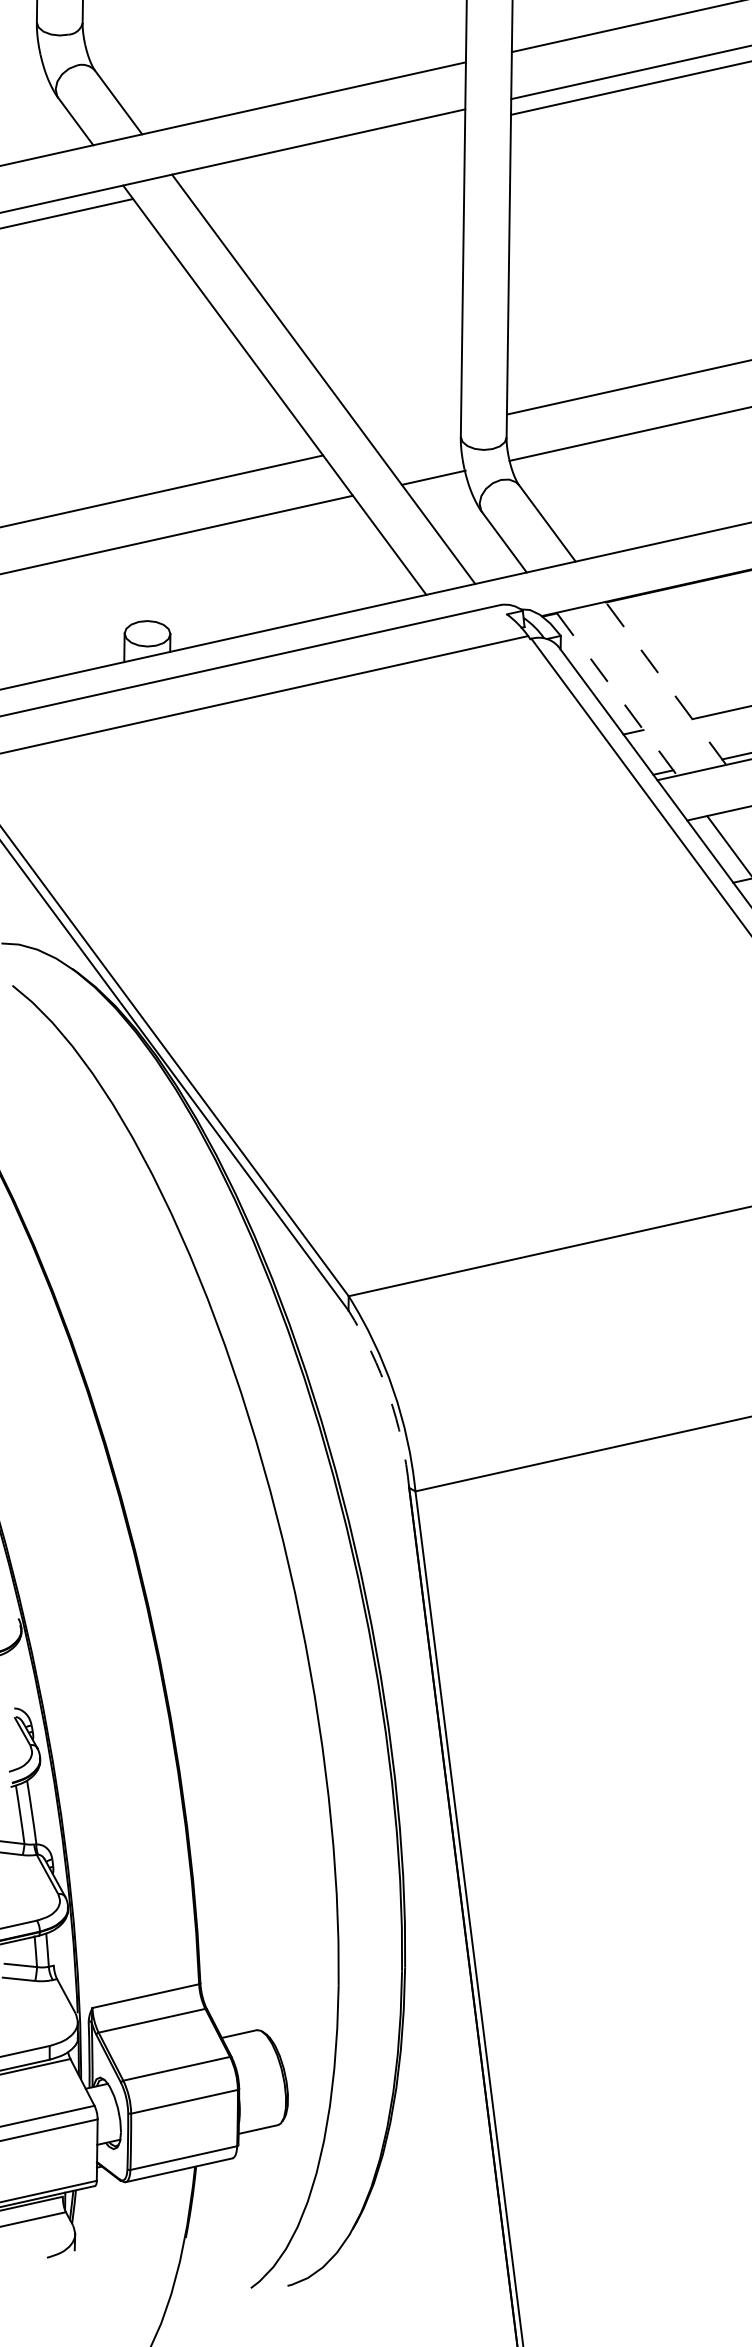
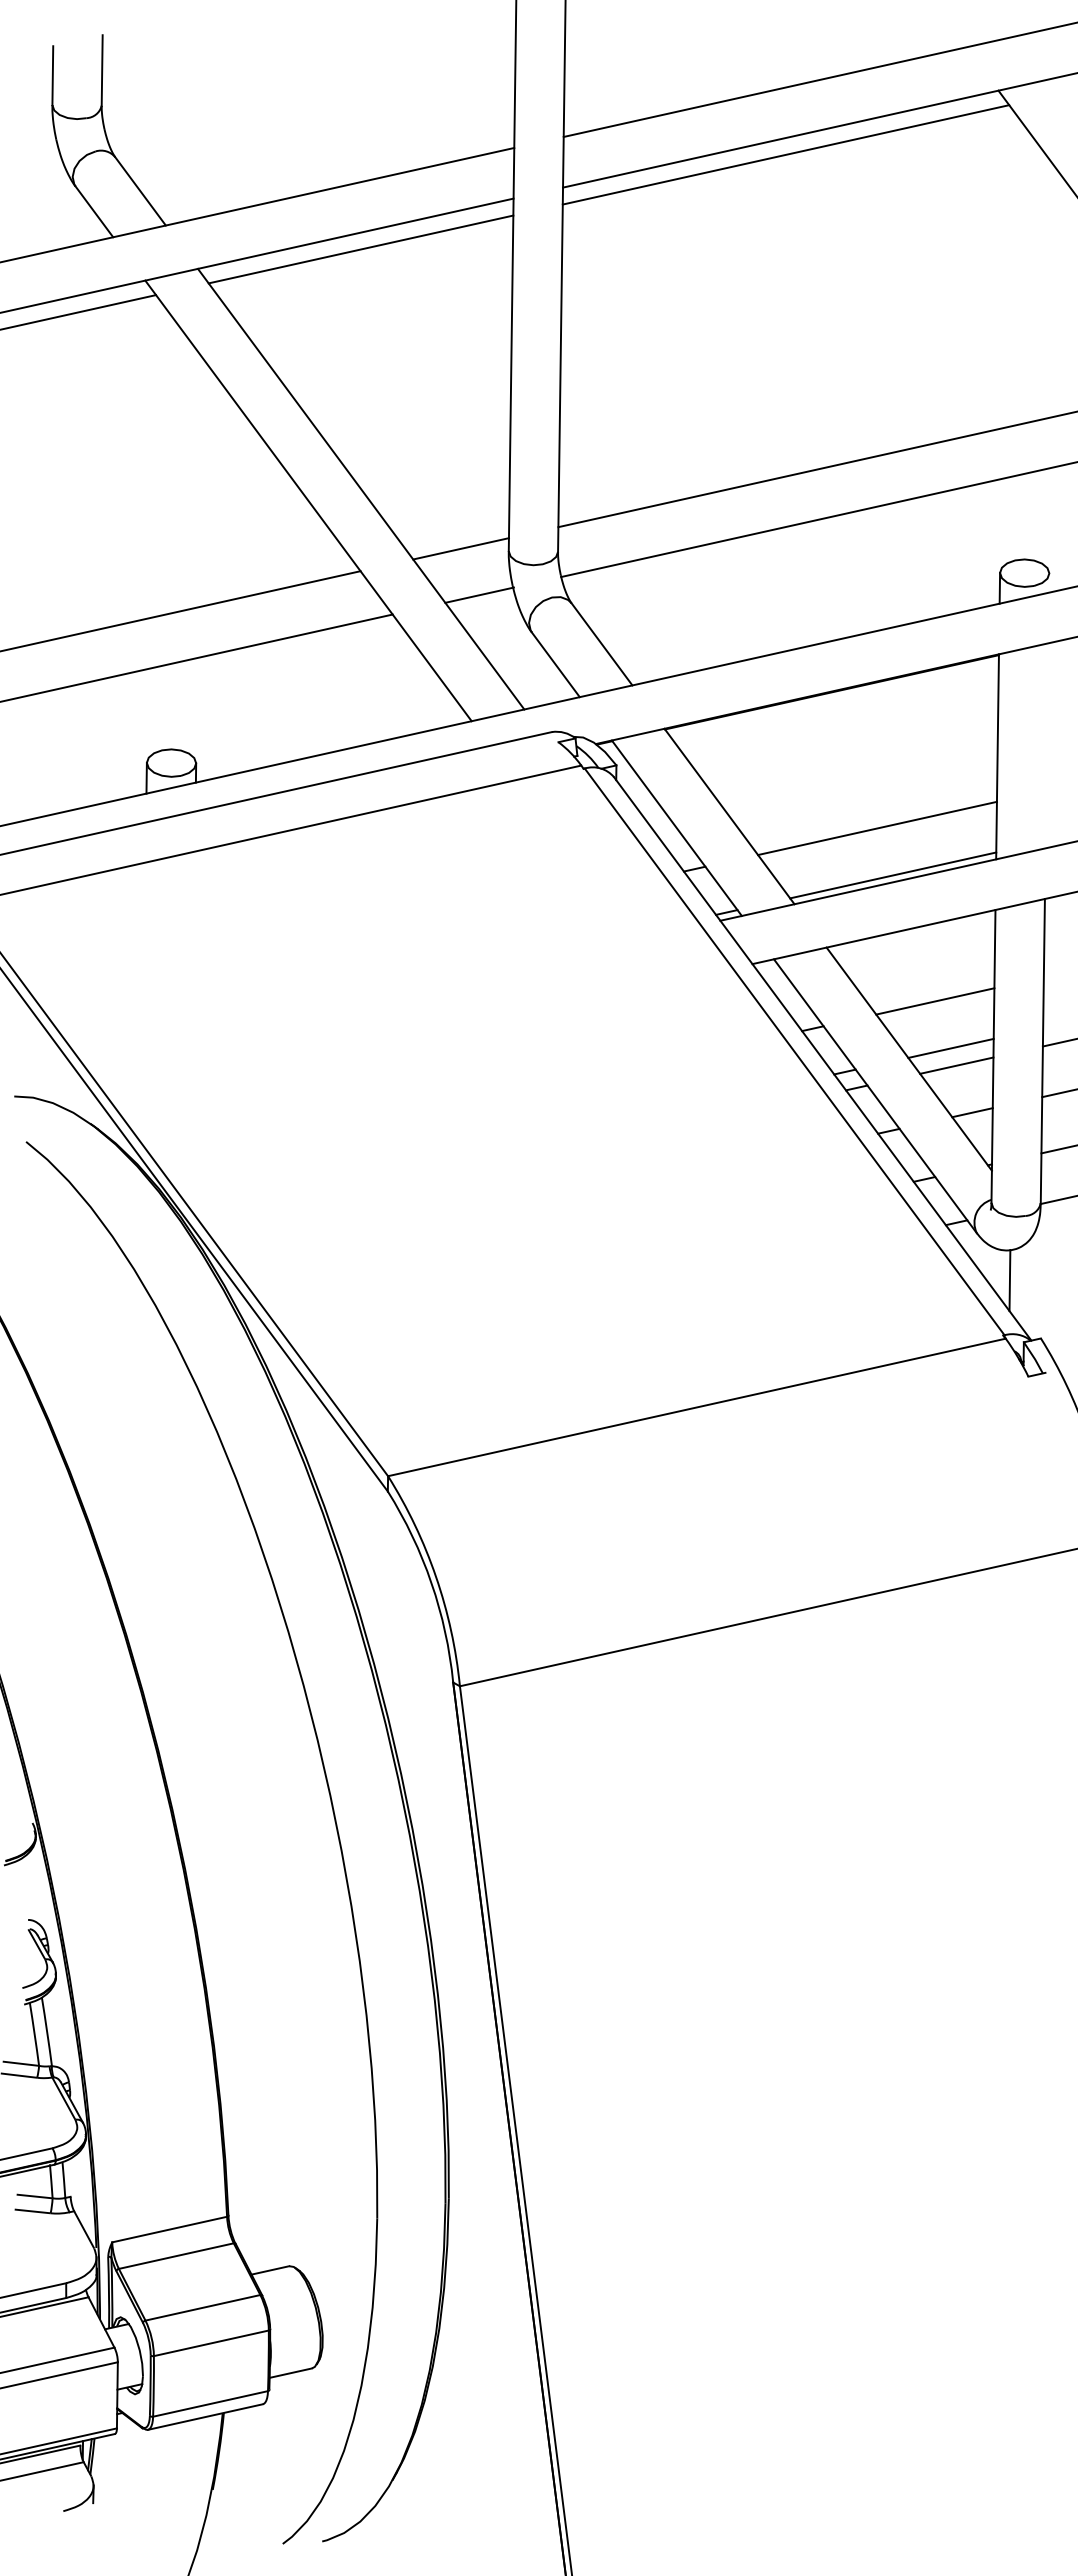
line: (323, 156) -> (360, 249), added
line: (415, 434) -> (460, 548), added
line: (665, 683) -> (729, 816), dashed -> solid
line: (617, 694) -> (677, 828), dashed -> solid
arc: (389, 1395) -> (431, 1583), dashed -> solid

